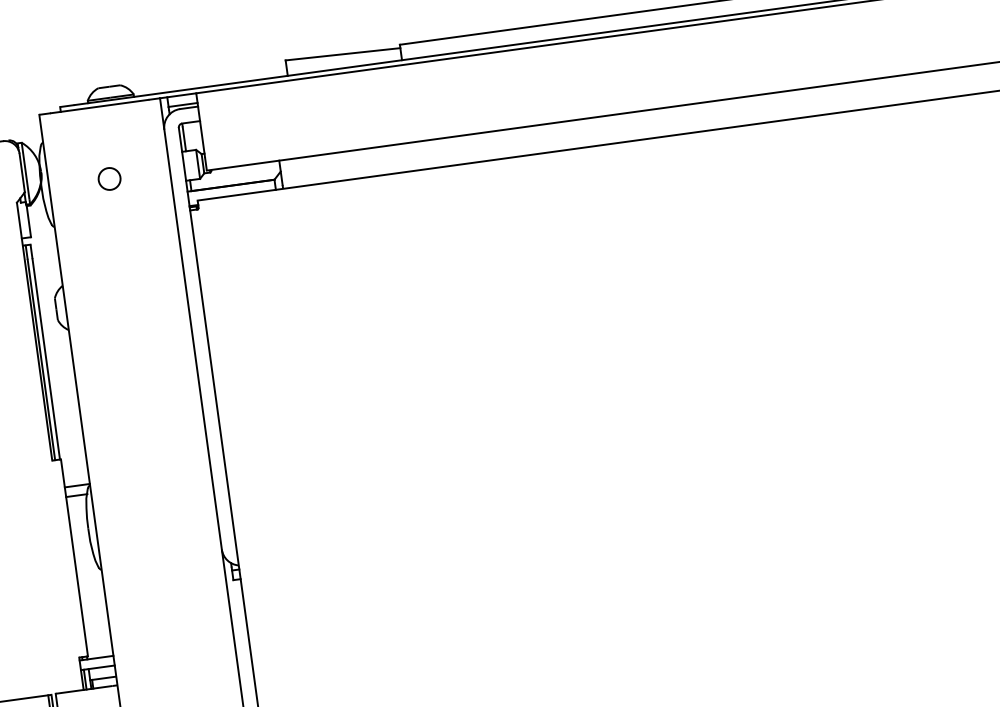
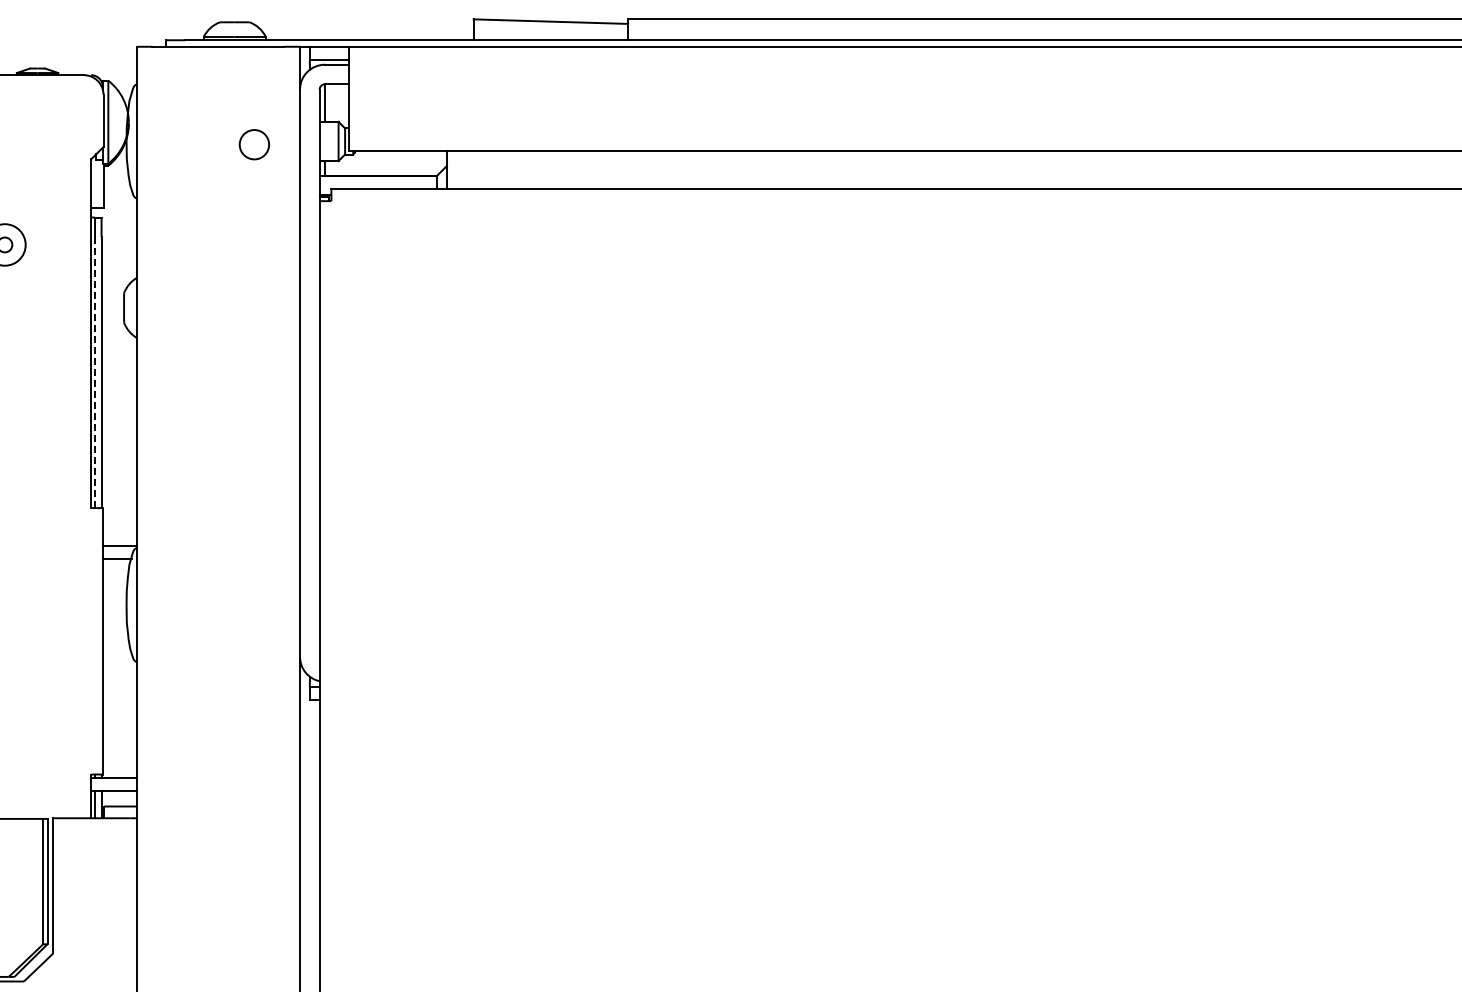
circle: (108, 178) -> (253, 144), moved
line: (41, 359) -> (95, 372), solid -> dashed

